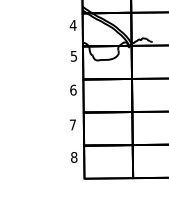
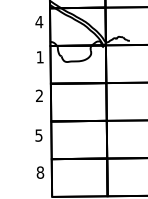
text: (74, 56) -> (40, 57), 5 -> 1
text: (73, 89) -> (39, 95), 6 -> 2
text: (72, 124) -> (38, 135), 7 -> 5

